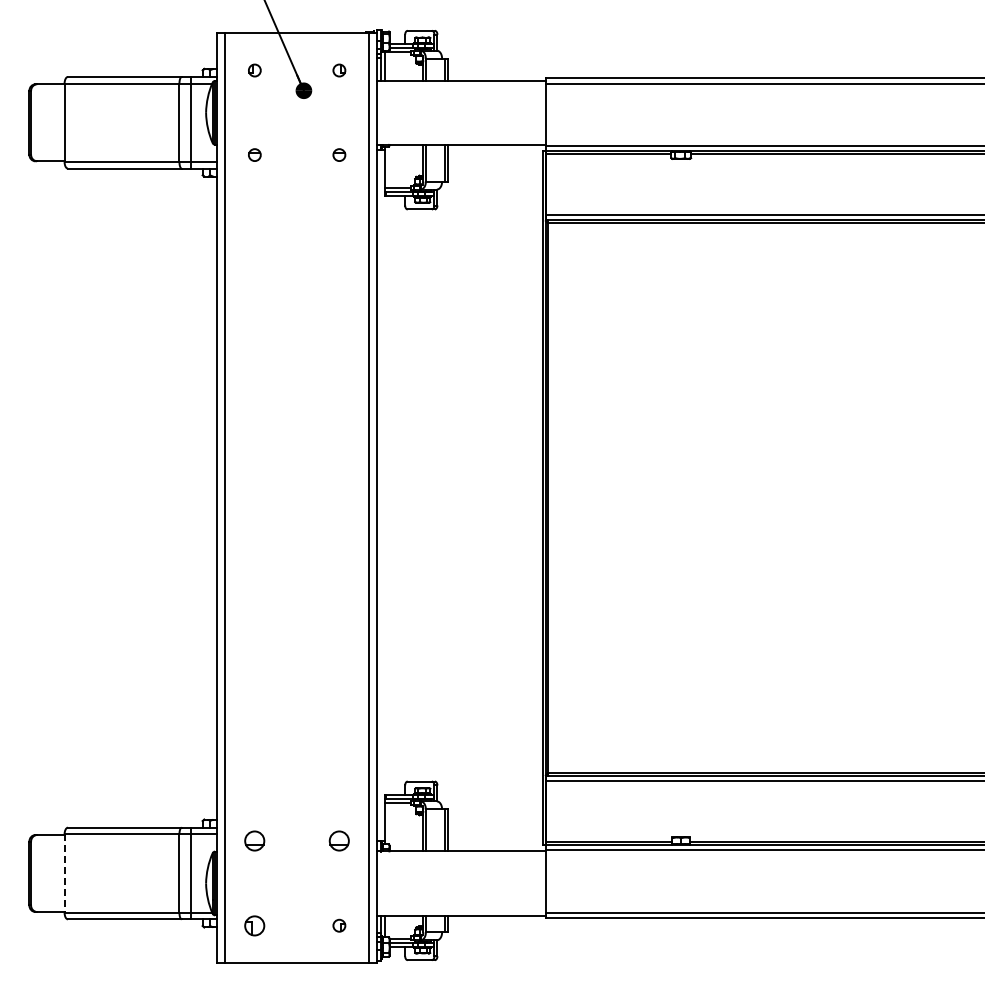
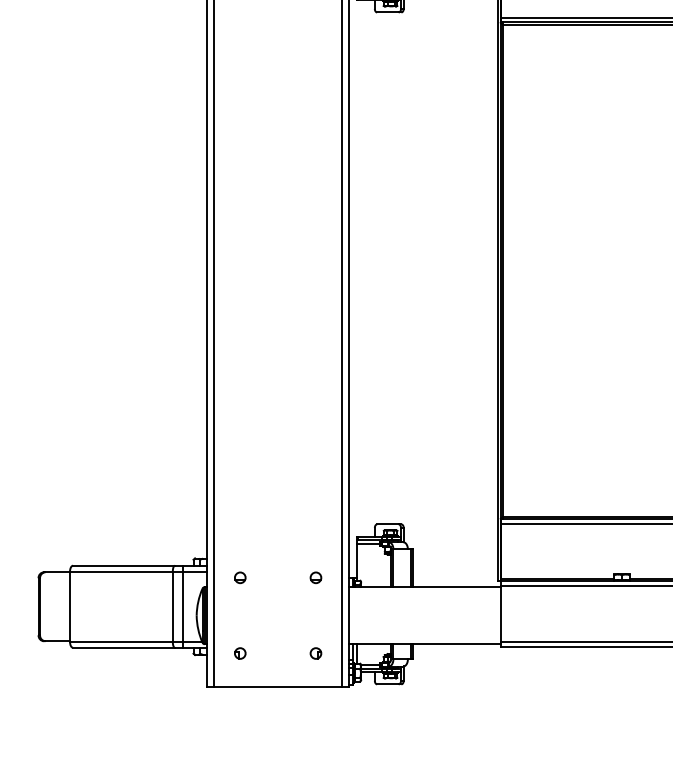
part: (254, 841) -> (239, 578), size x0.62
part: (339, 841) -> (316, 578), size x0.62
line: (64, 874) -> (69, 607), dashed -> solid
part: (254, 925) -> (239, 653), size x0.62

